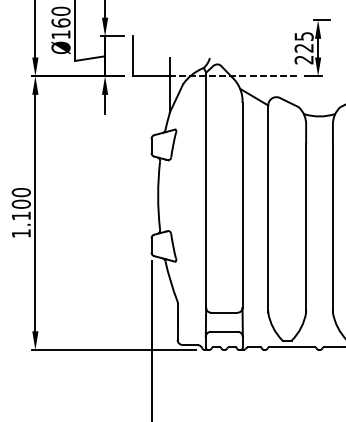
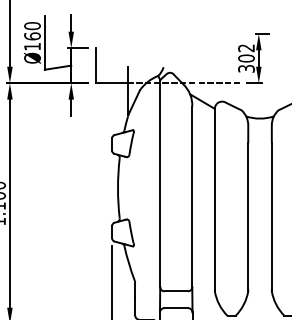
text: (303, 48) -> (245, 58), 225 -> 302

